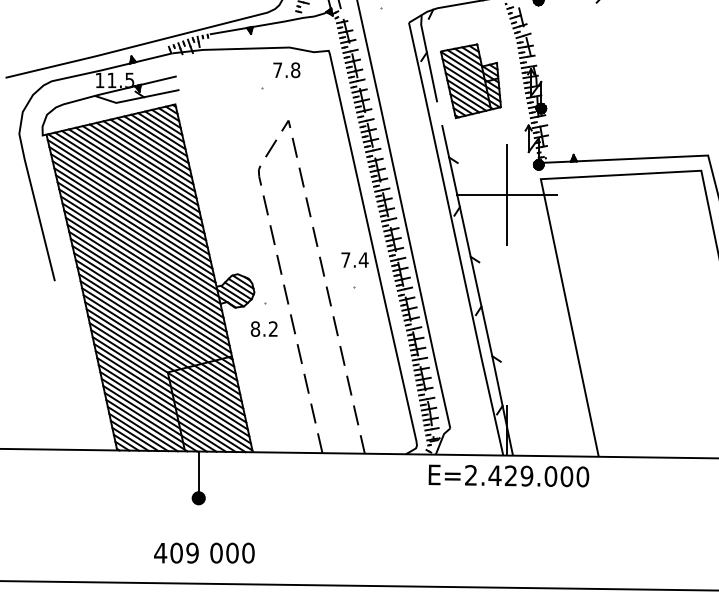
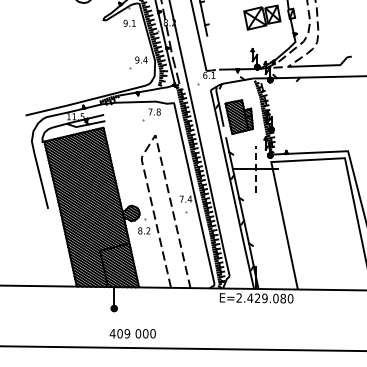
line: (506, 193) -> (255, 168), solid -> dashed
text: (567, 476) -> (283, 298), E=2.429.000 -> E=2.429.080
text: (203, 552) -> (132, 333), moved

